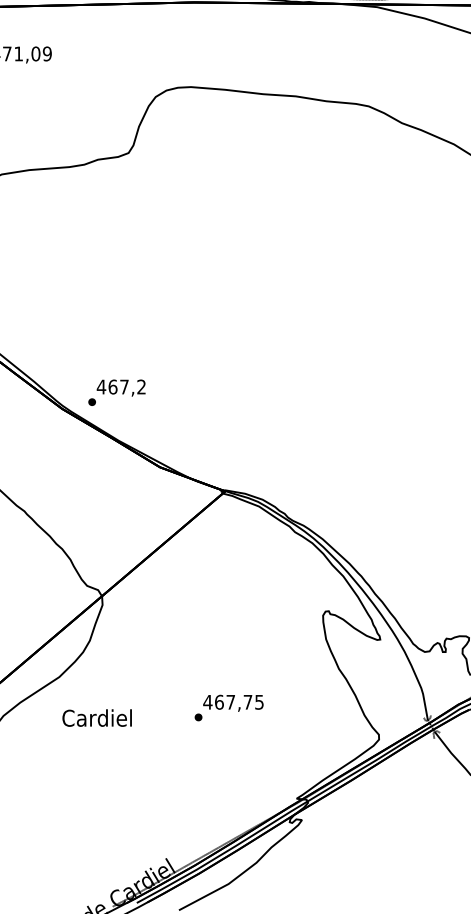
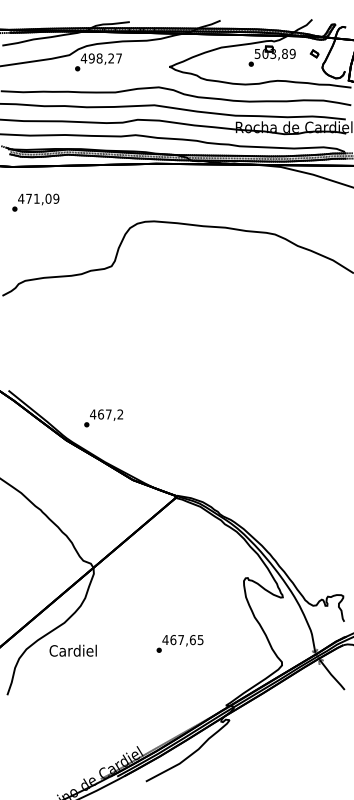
text: (116, 392) -> (103, 418), moved
text: (247, 702) -> (192, 640), 467,75 -> 467,65
text: (96, 717) -> (72, 650), moved

